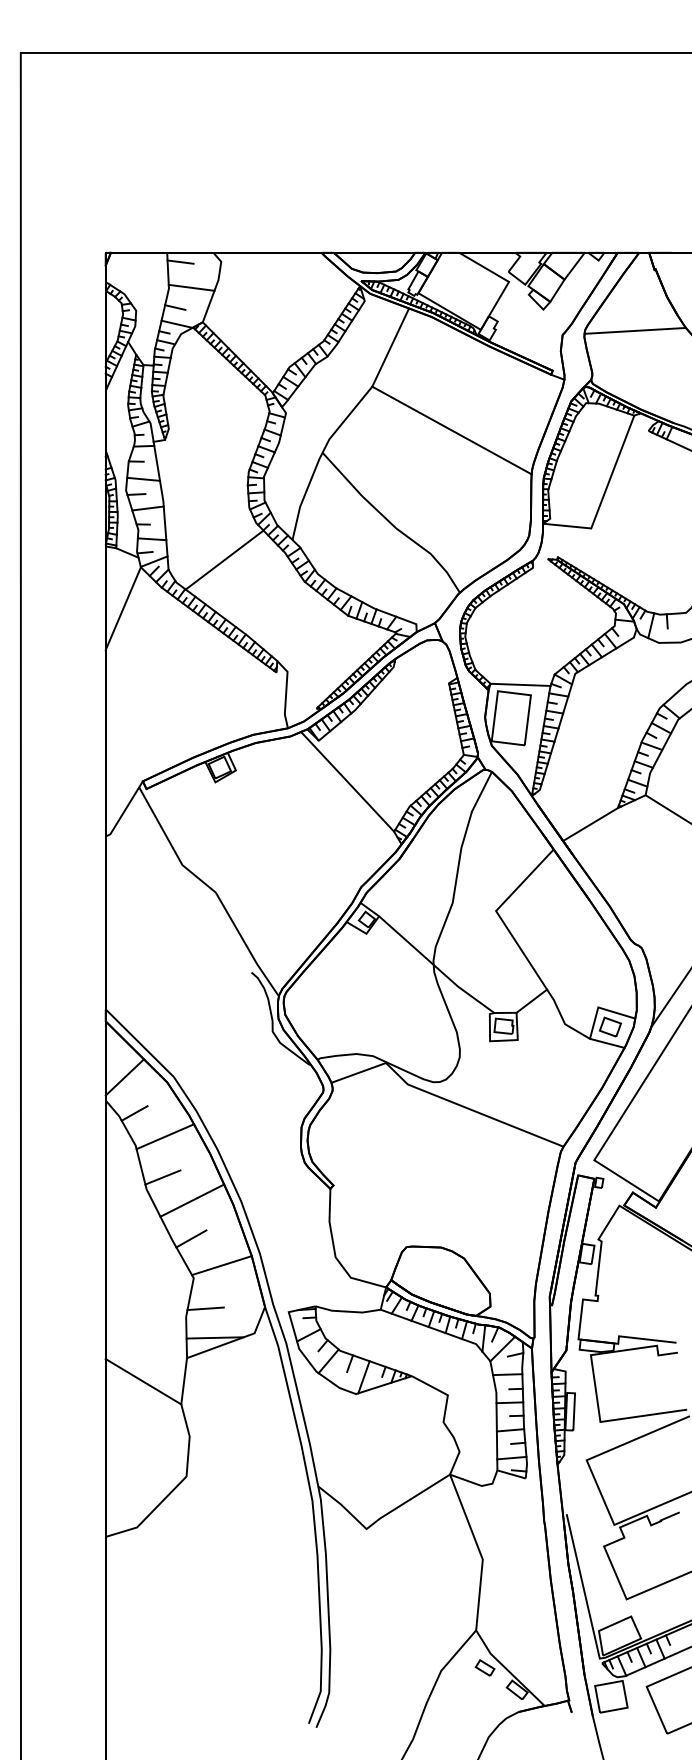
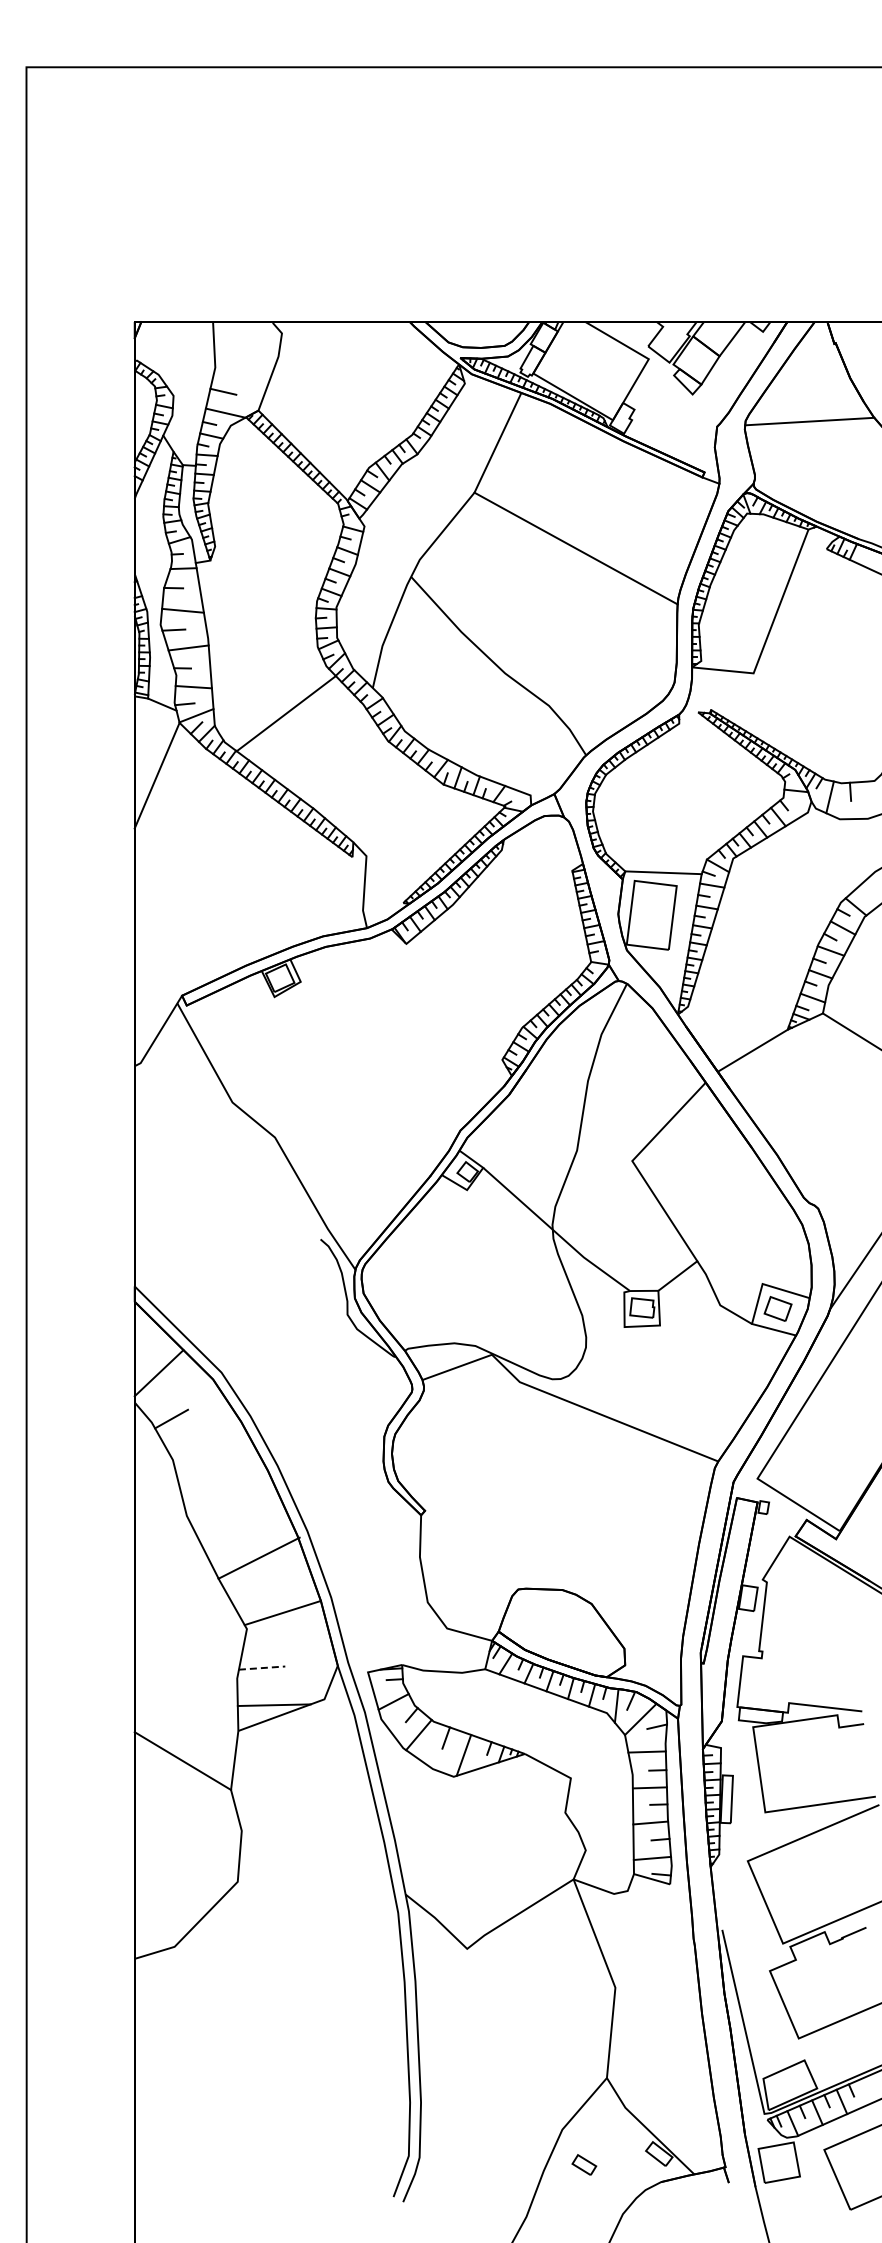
line: (180, 261) -> (229, 333), removed
line: (191, 287) -> (244, 366), removed
line: (347, 781) -> (442, 995), removed
line: (165, 1136) -> (210, 1448), removed
line: (162, 1177) -> (207, 1500), removed
line: (191, 1200) -> (258, 1557), moved
line: (191, 1238) -> (243, 1578), removed
line: (205, 1309) -> (262, 1668), solid -> dashed
part: (485, 1667) -> (584, 2164), moved

